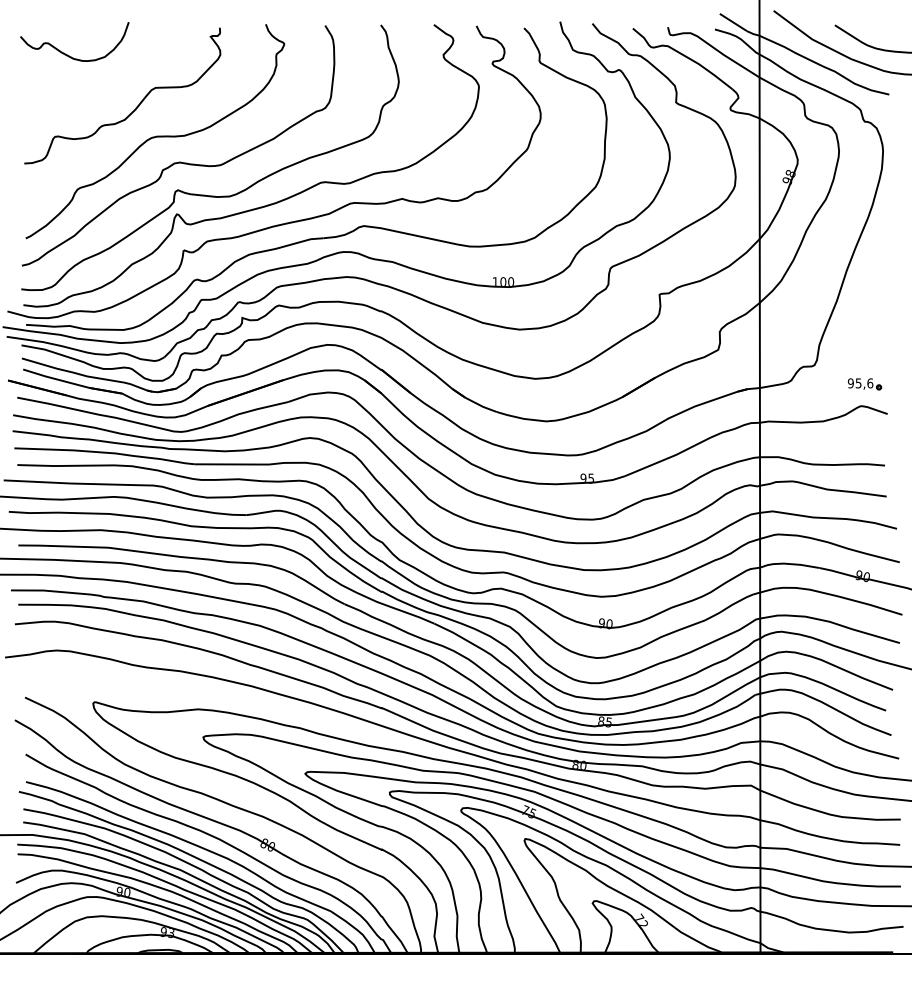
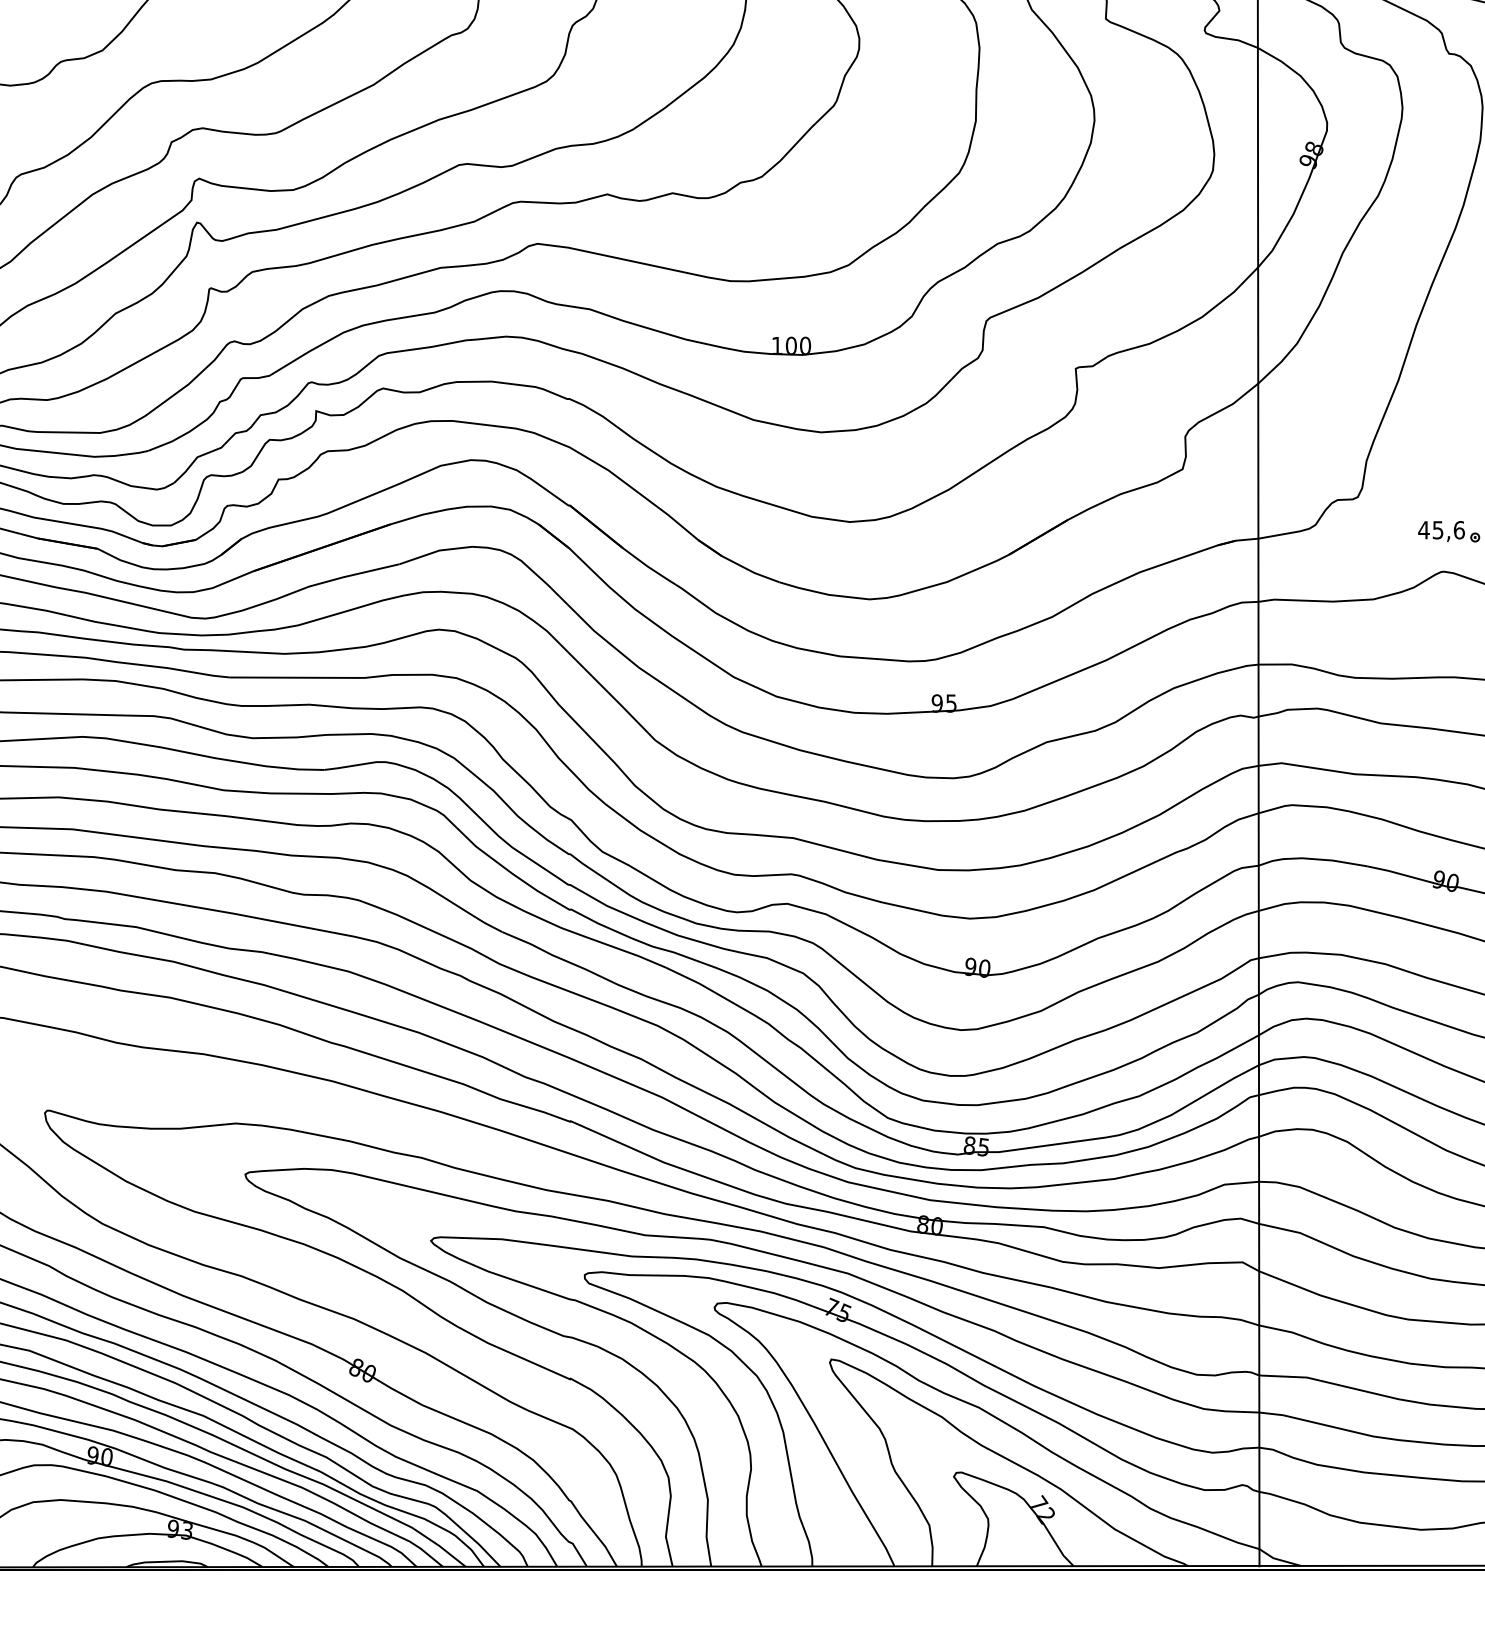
text: (850, 383) -> (1423, 530), 95,6 -> 45,6

